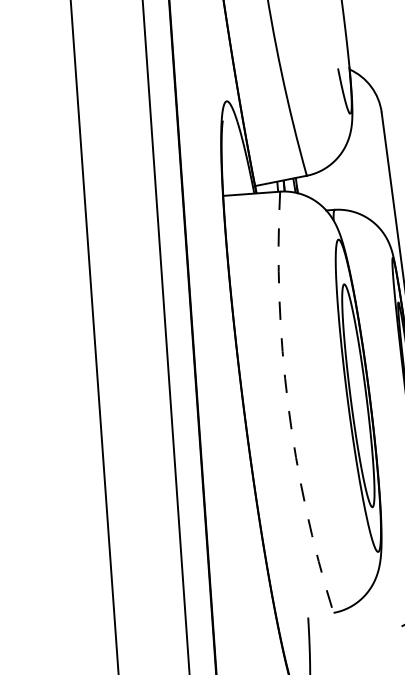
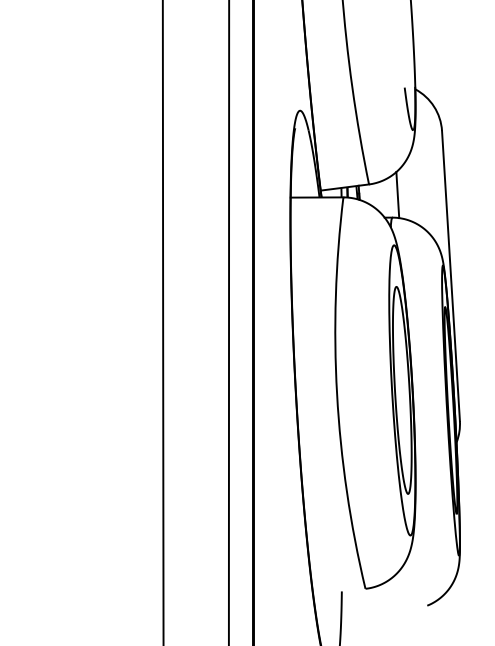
line: (338, 184) -> (397, 194), added
arc: (288, 405) -> (337, 394), dashed -> solid

